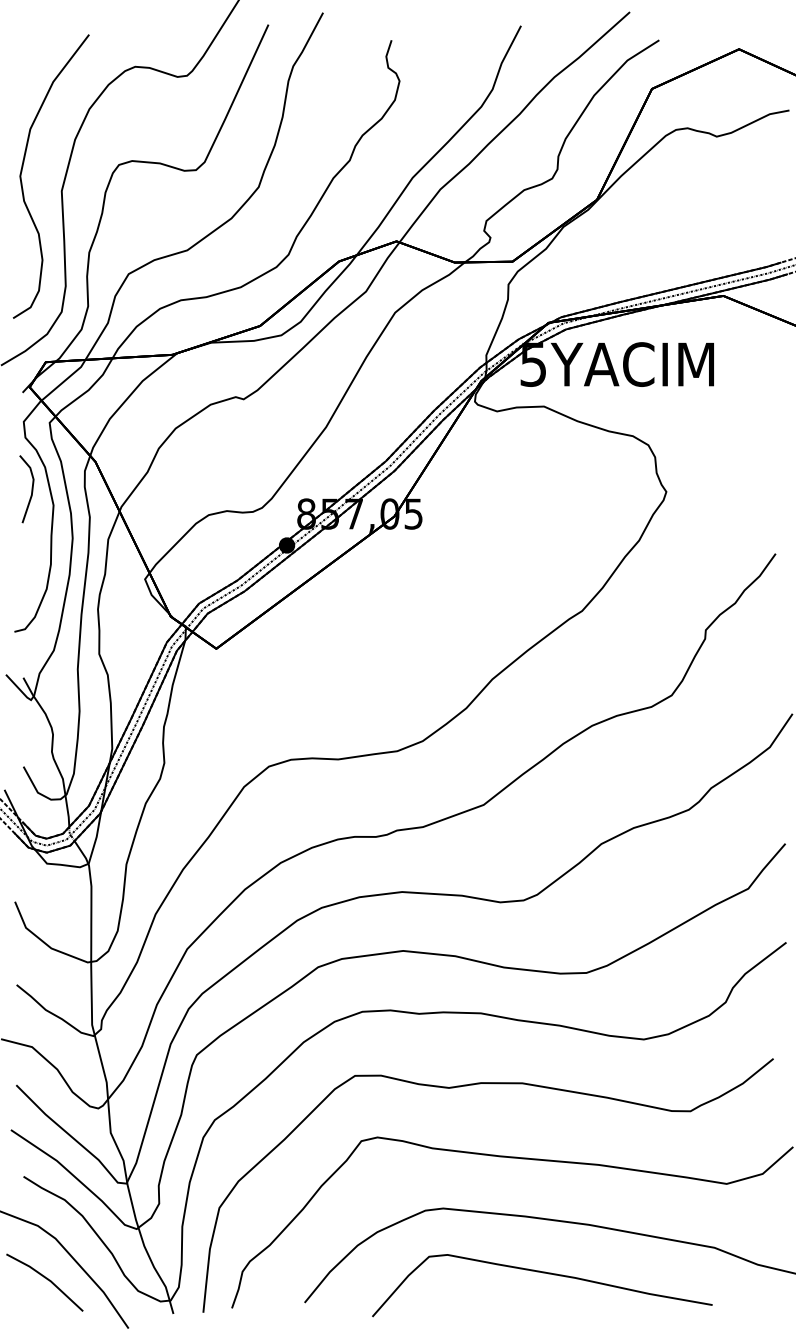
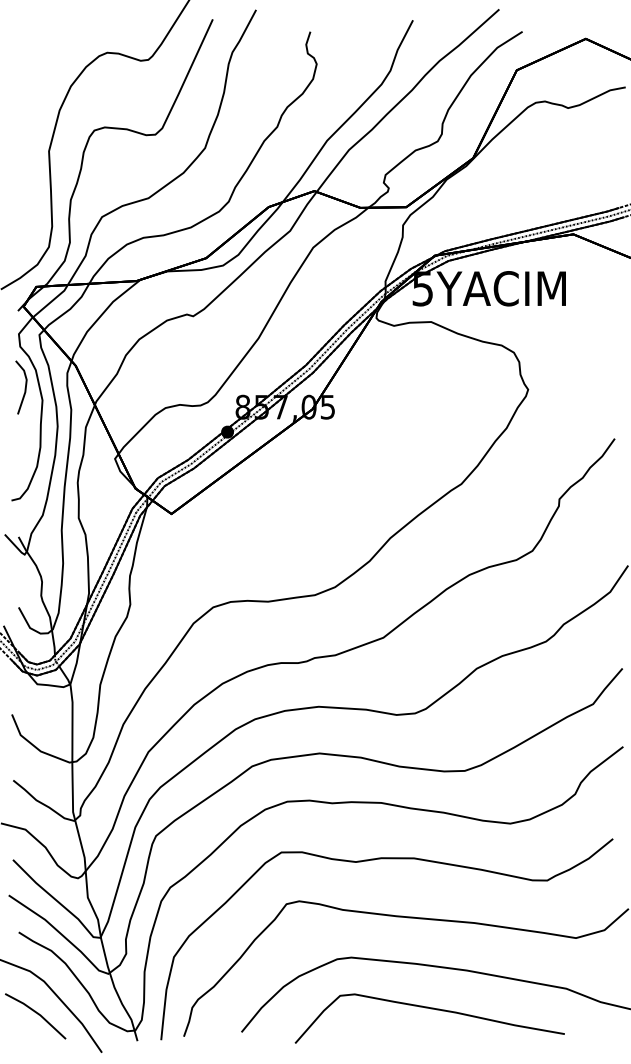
part: (23, 169) -> (18, 134), removed

